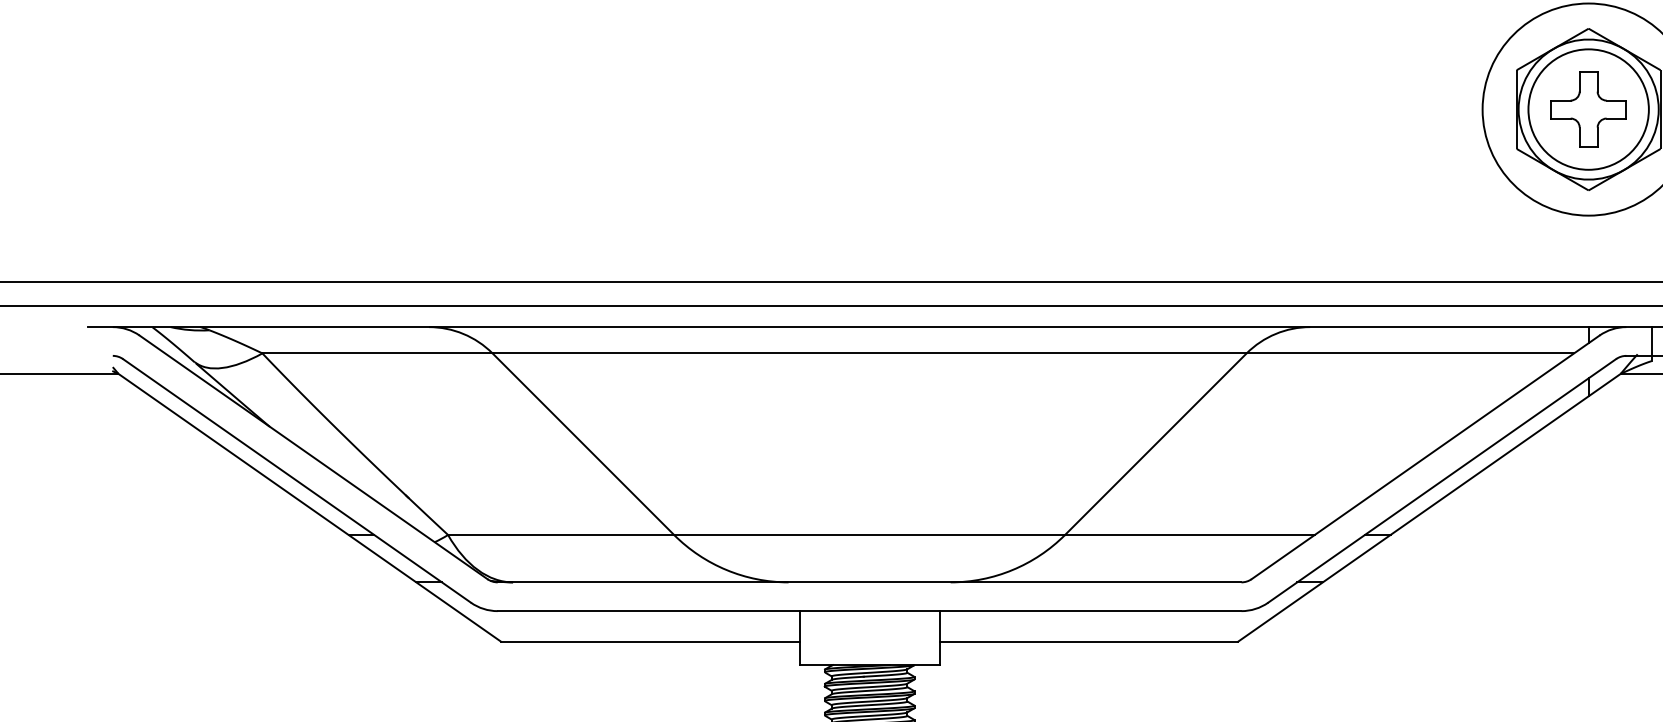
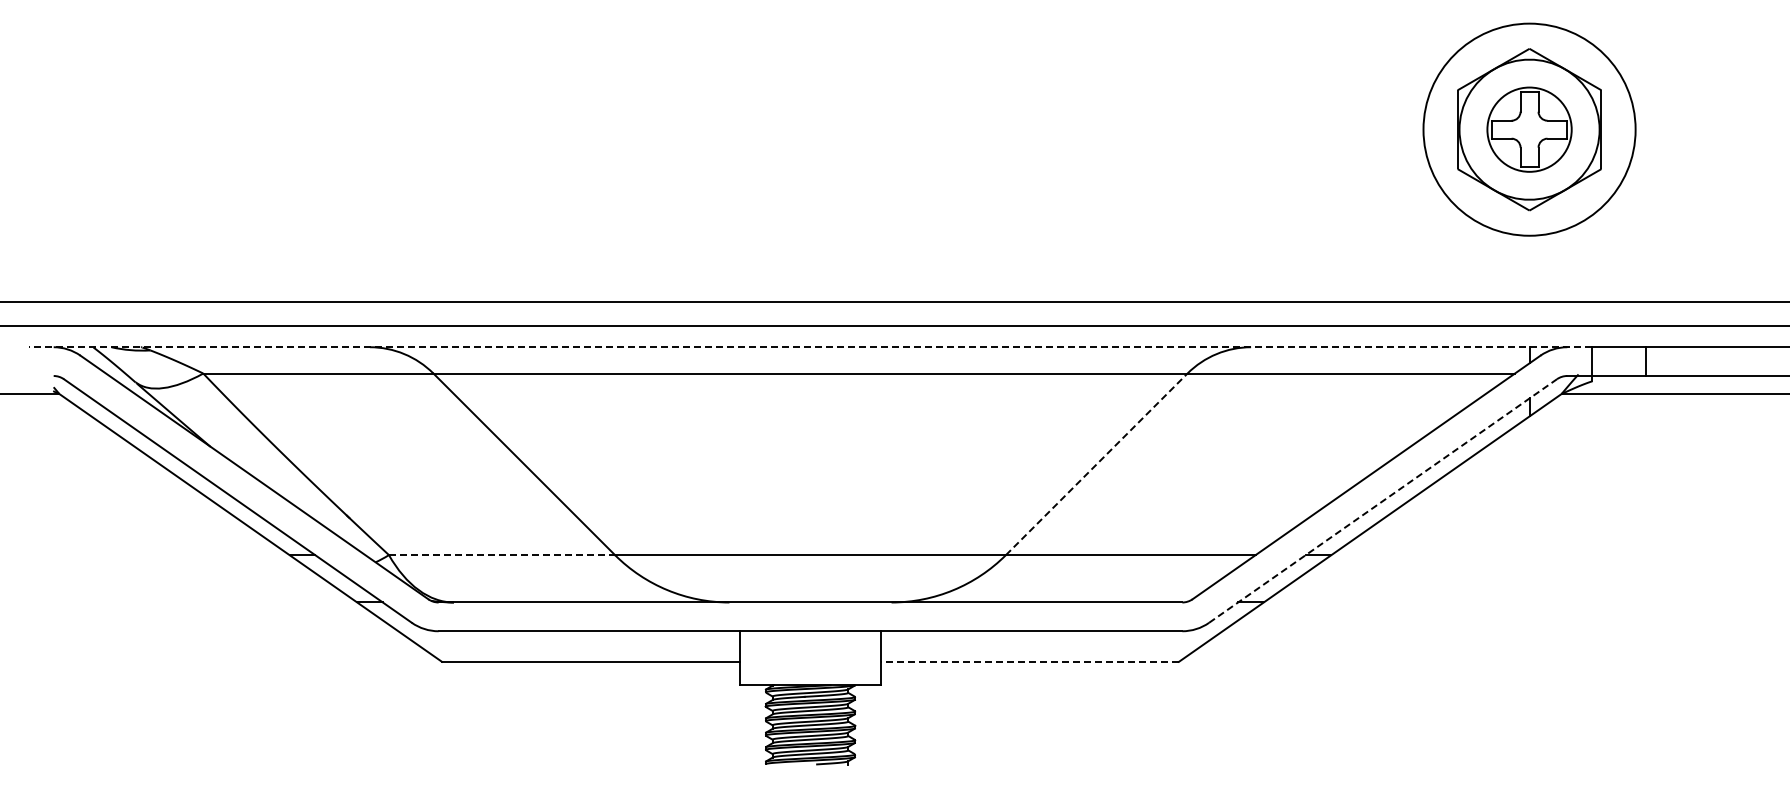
circle: (1588, 109) -> (1529, 129), size x0.7
line: (869, 327) -> (810, 347), solid -> dashed
line: (1156, 443) -> (1097, 463), solid -> dashed
line: (1442, 480) -> (1383, 500), solid -> dashed
line: (561, 535) -> (502, 555), solid -> dashed
line: (1088, 641) -> (1029, 661), solid -> dashed

